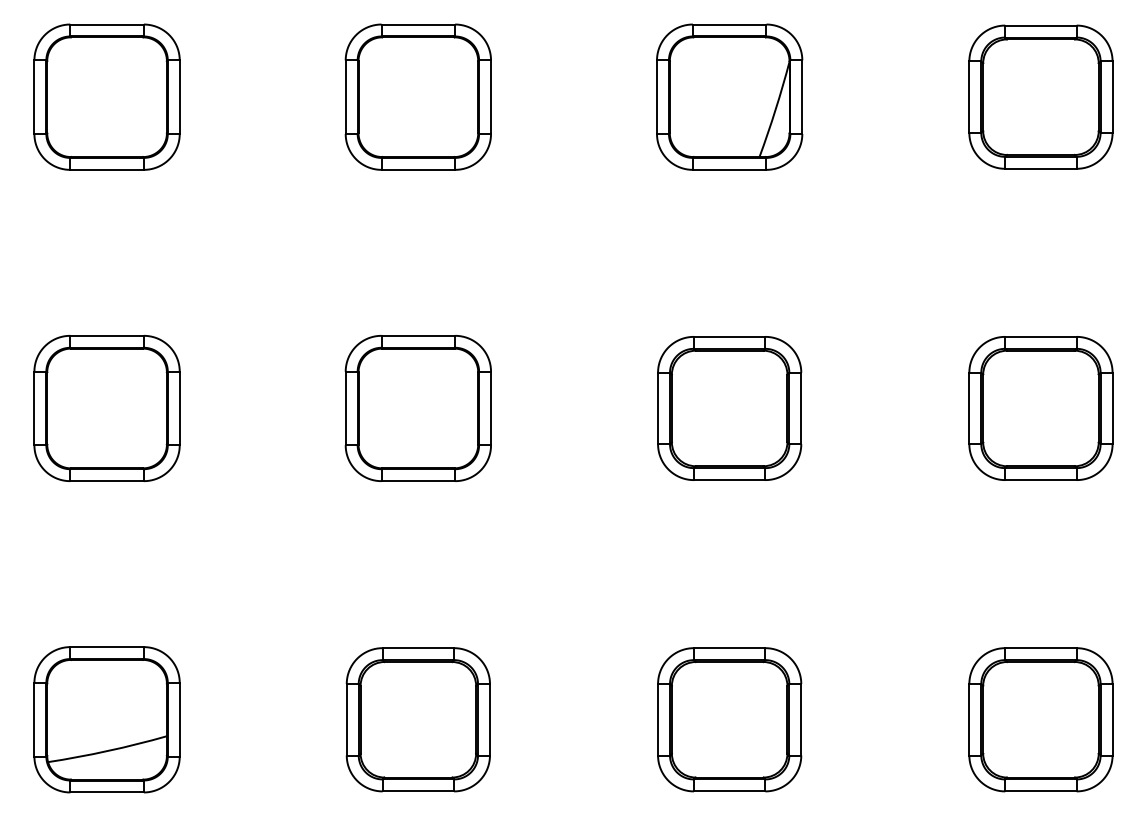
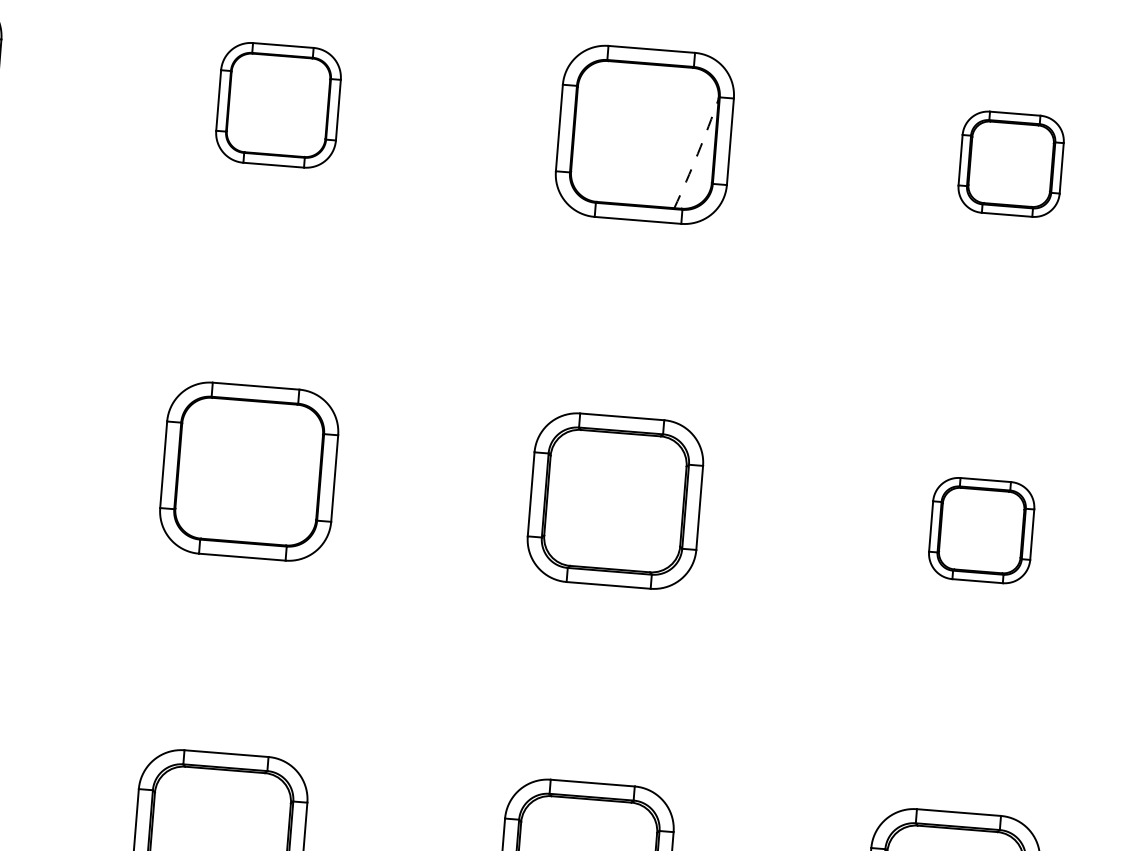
part: (417, 96) -> (277, 104), size x0.7
part: (1040, 96) -> (1010, 163), size x0.6
arc: (775, 109) -> (697, 153), solid -> dashed
part: (1040, 408) -> (981, 530), size x0.6

